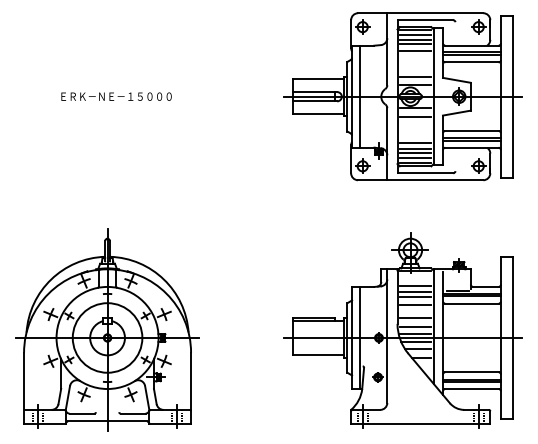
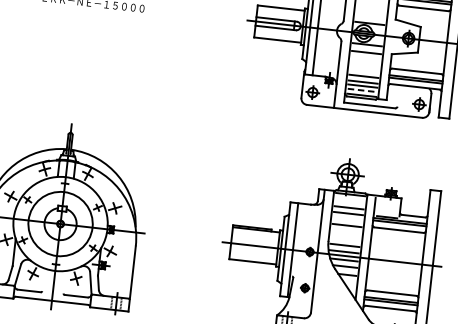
line: (415, 76) -> (370, 15), removed
line: (415, 158) -> (362, 90), solid -> dashed
line: (415, 297) -> (347, 218), removed
line: (415, 317) -> (345, 237), removed

